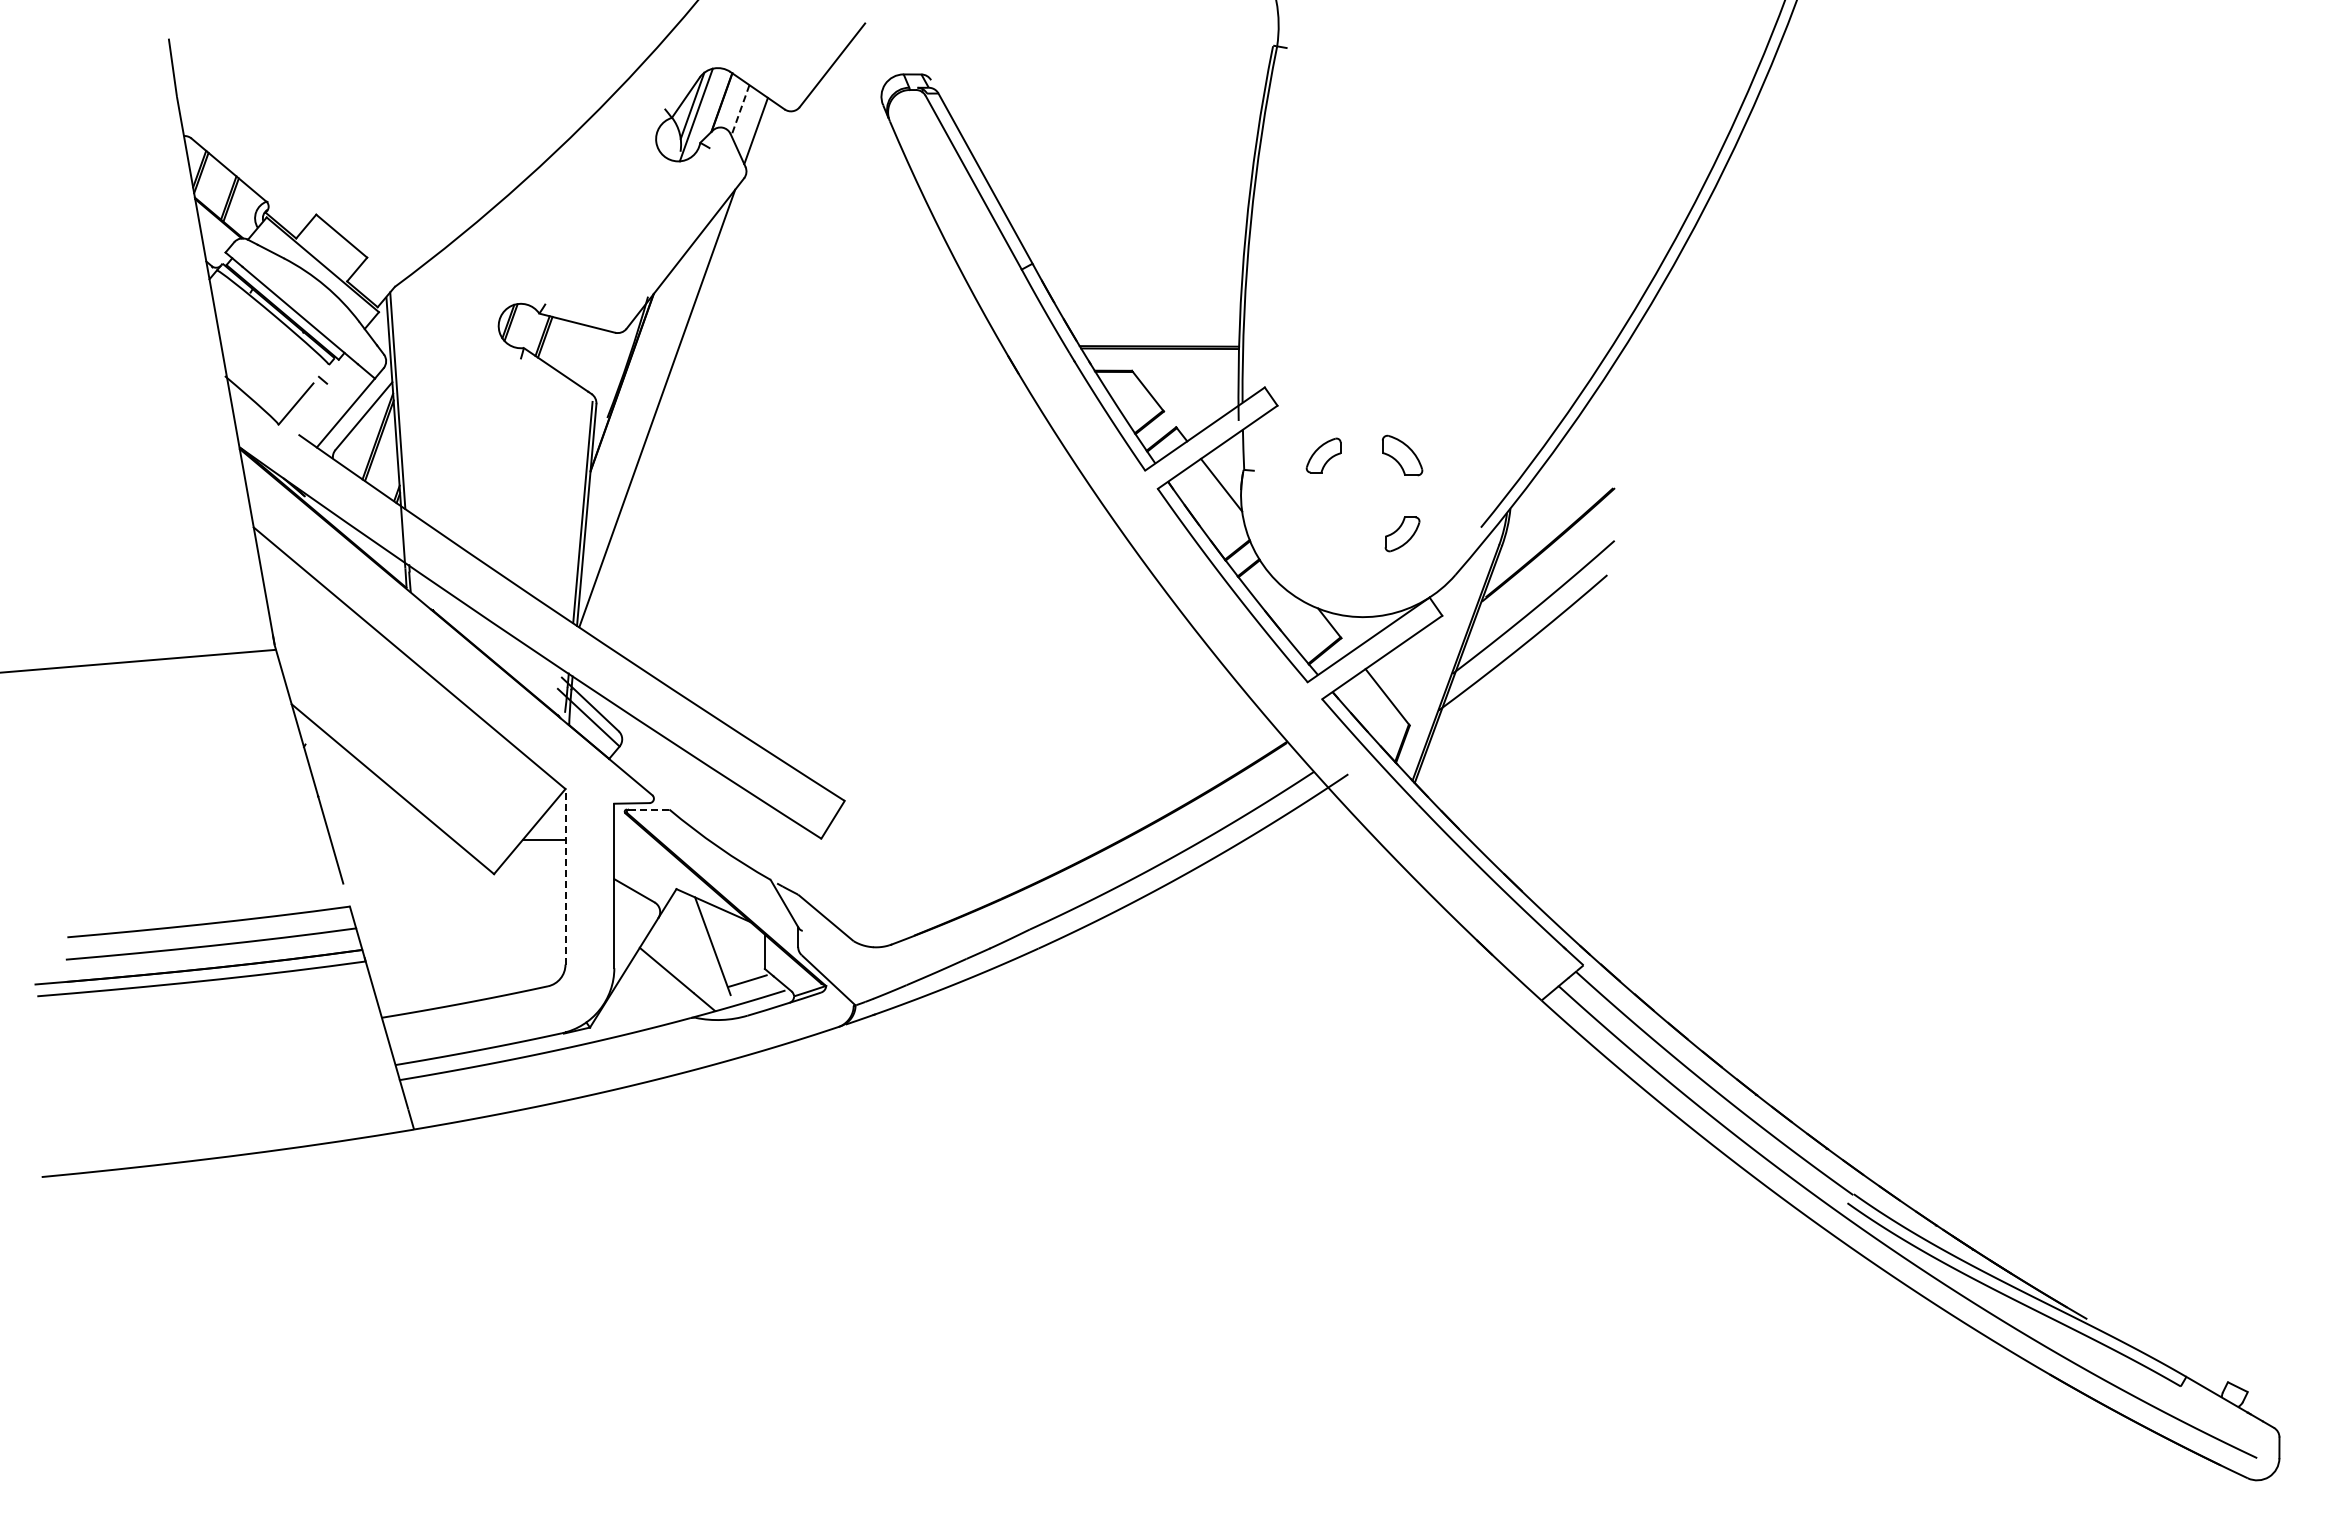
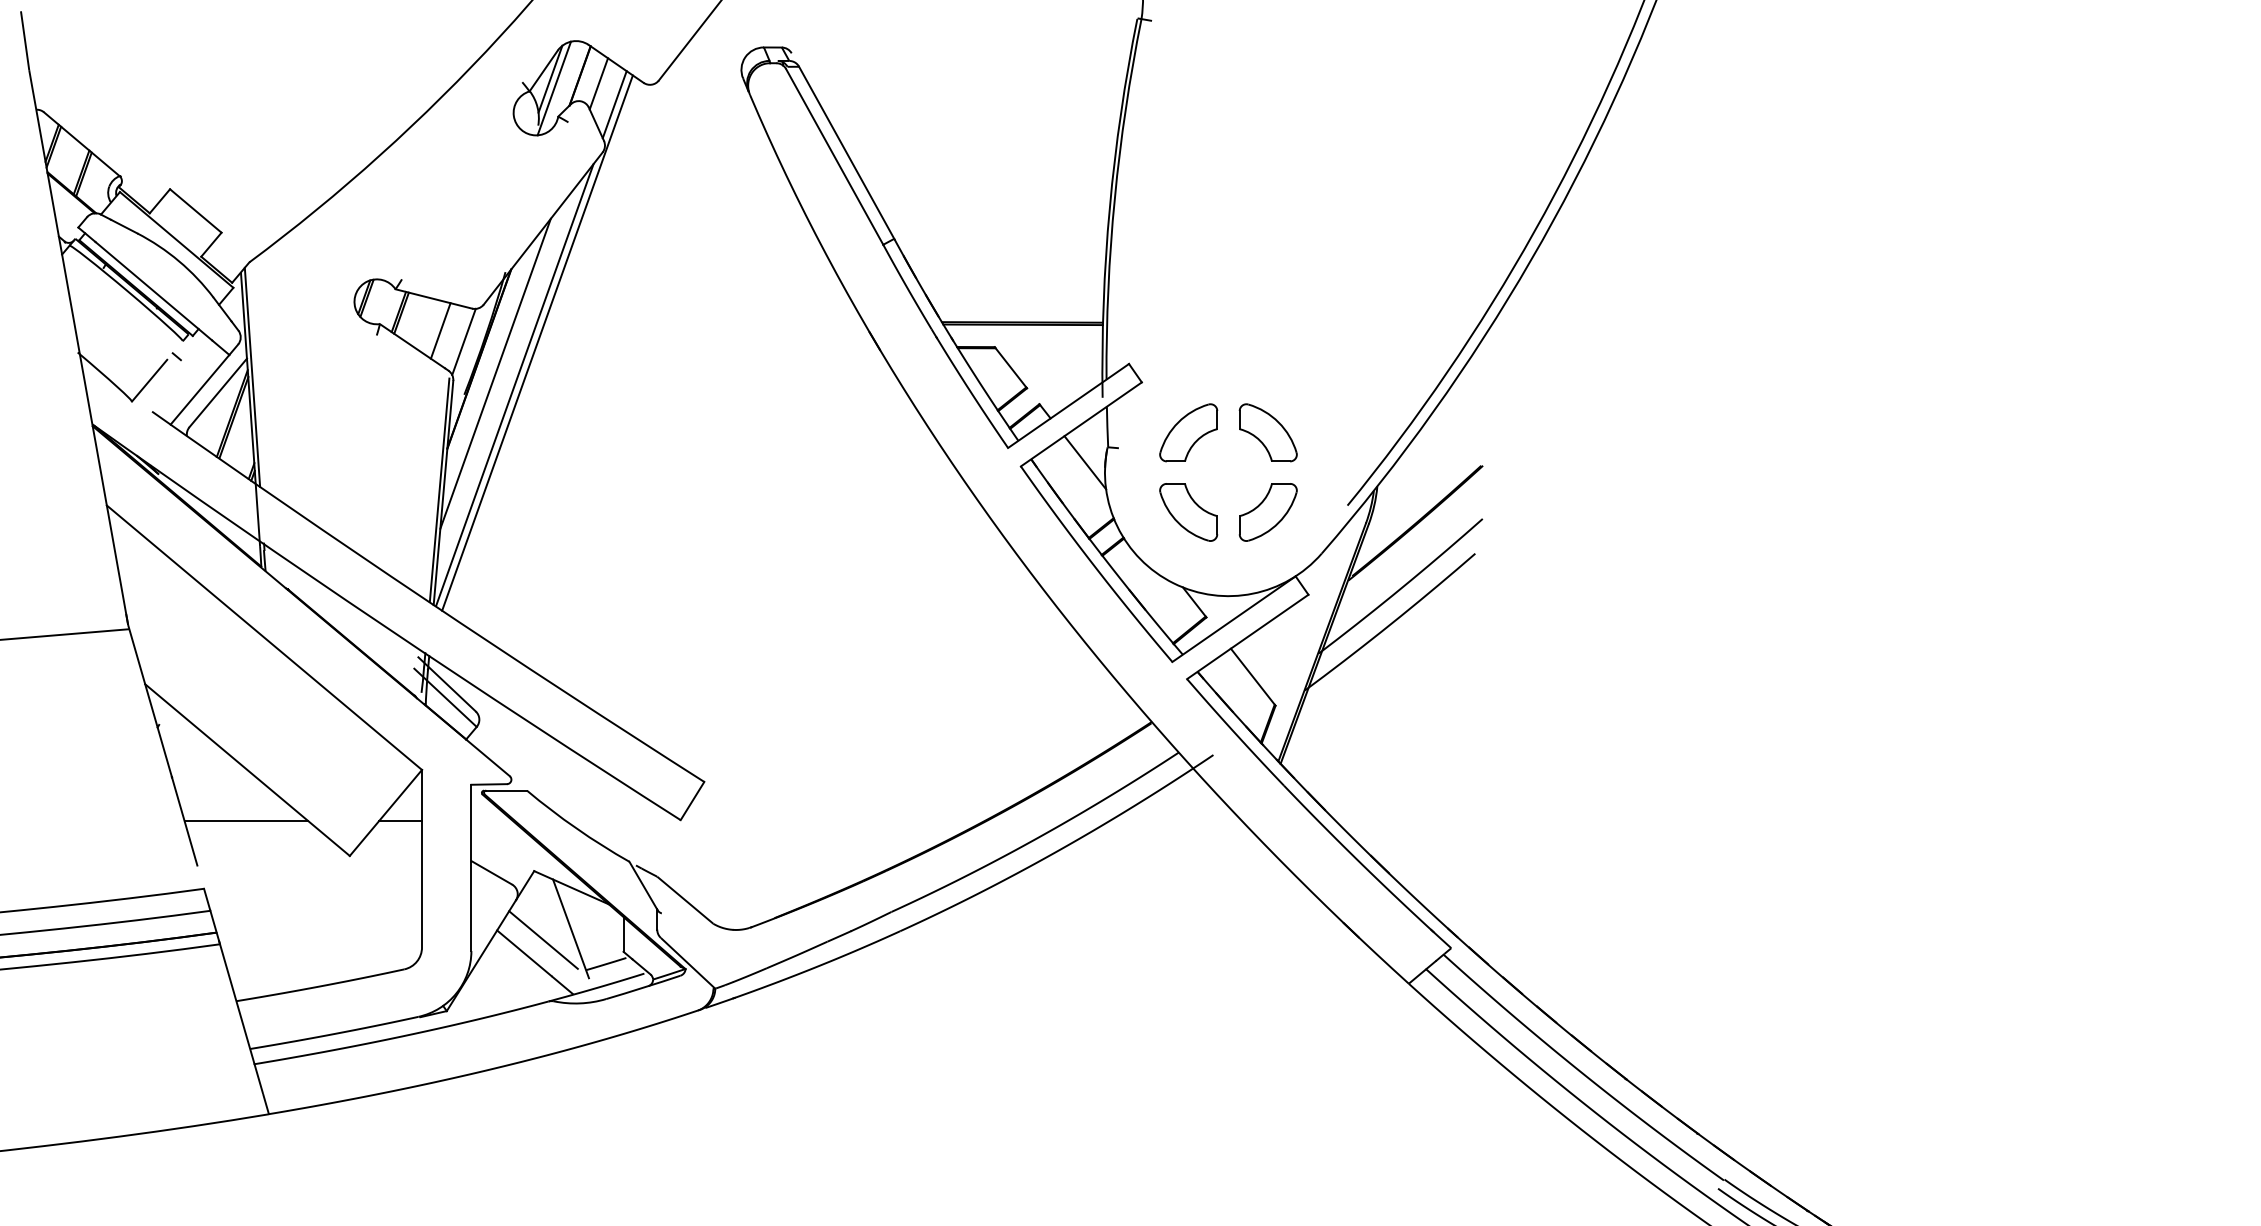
line: (740, 110) -> (598, 83), dashed -> solid
line: (583, 354) -> (440, 330), added
line: (606, 365) -> (463, 341), added
line: (679, 366) -> (537, 342), added
line: (637, 396) -> (494, 373), added
part: (1323, 455) -> (1188, 432), size x1.67
part: (1402, 455) -> (1268, 432), size x1.43
part: (1323, 534) -> (1188, 512), added
part: (1402, 534) -> (1268, 512), size x1.67
line: (648, 809) -> (505, 790), dashed -> solid
line: (391, 839) -> (246, 820), added
line: (565, 876) -> (422, 858), dashed -> solid
line: (685, 956) -> (543, 939), added

